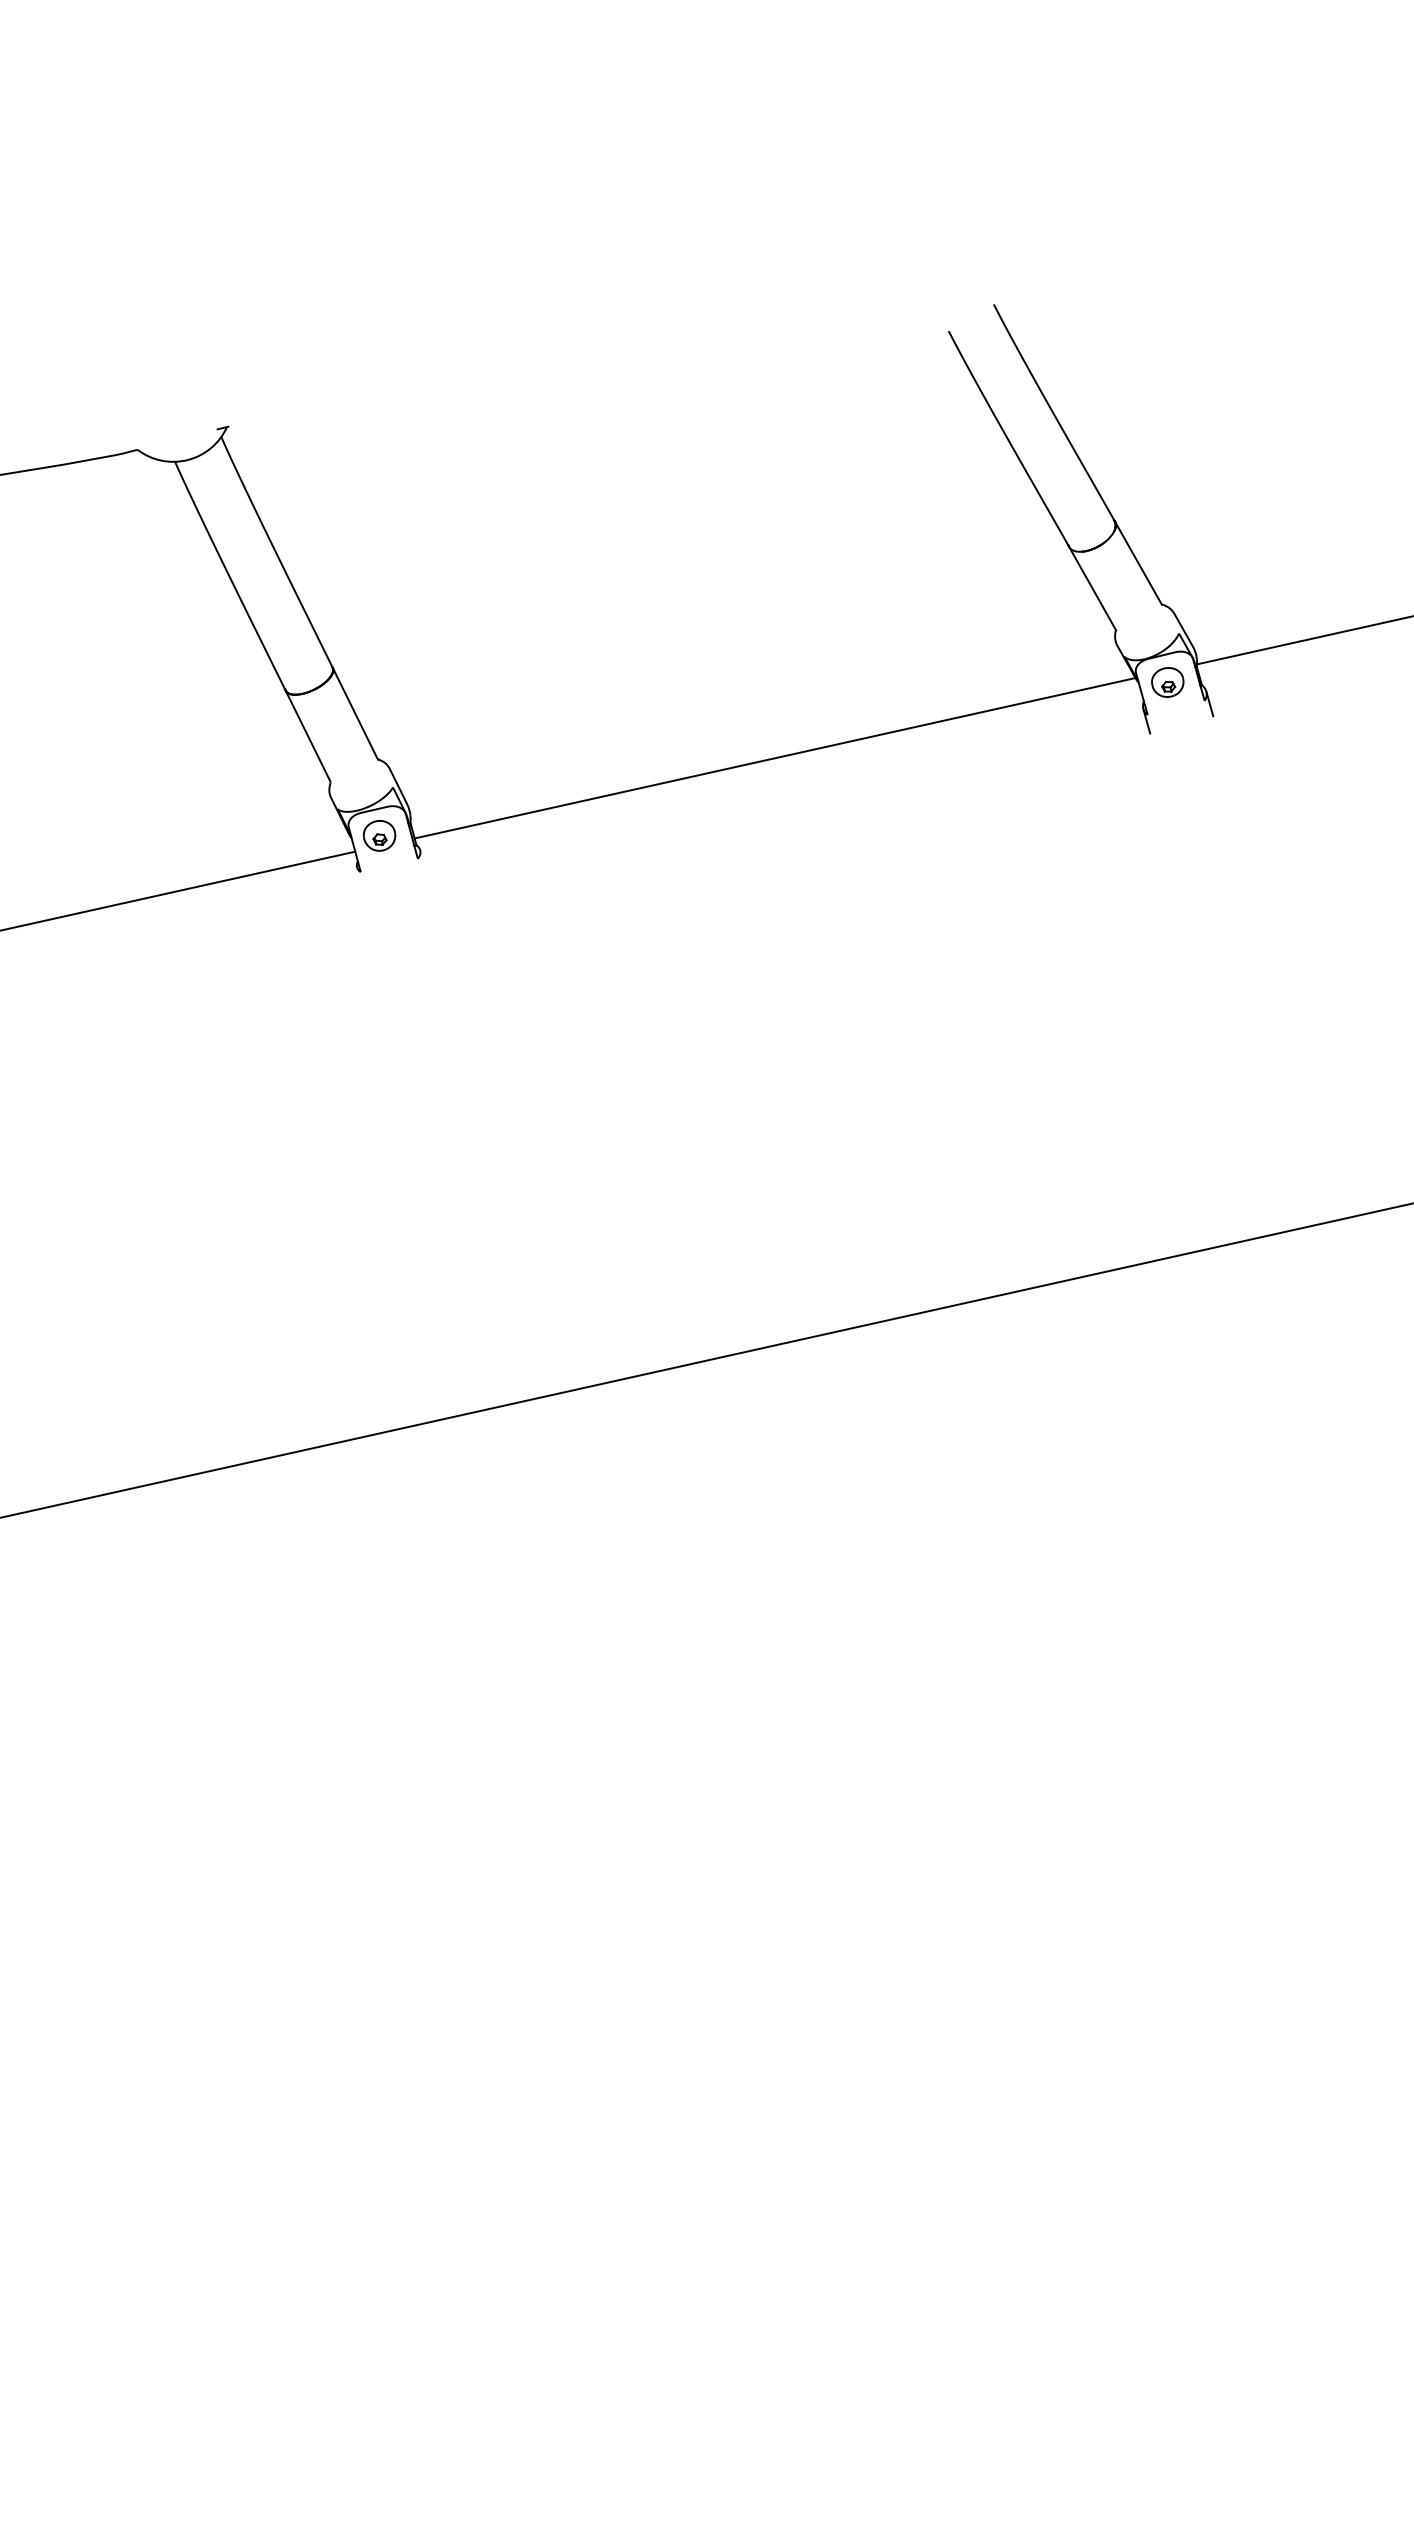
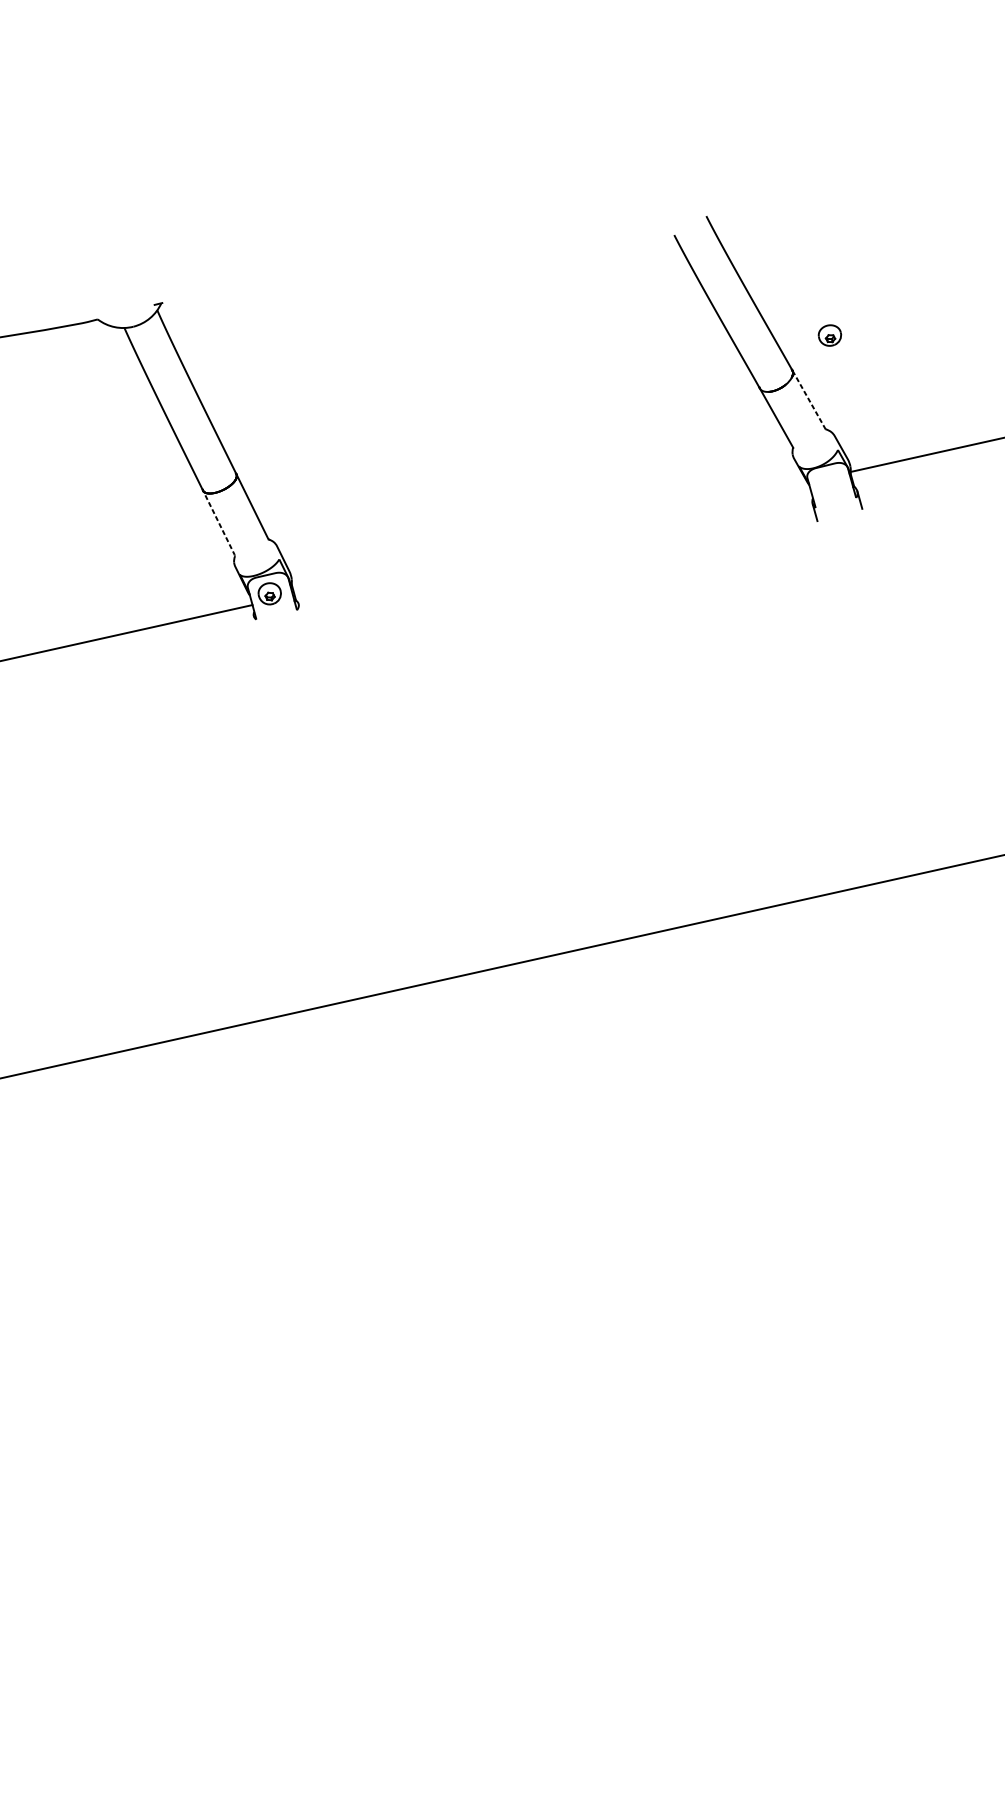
line: (1138, 563) -> (809, 400), solid -> dashed
part: (1167, 682) -> (829, 335), moved
line: (309, 739) -> (219, 525), solid -> dashed
line: (774, 758) -> (550, 538), removed

